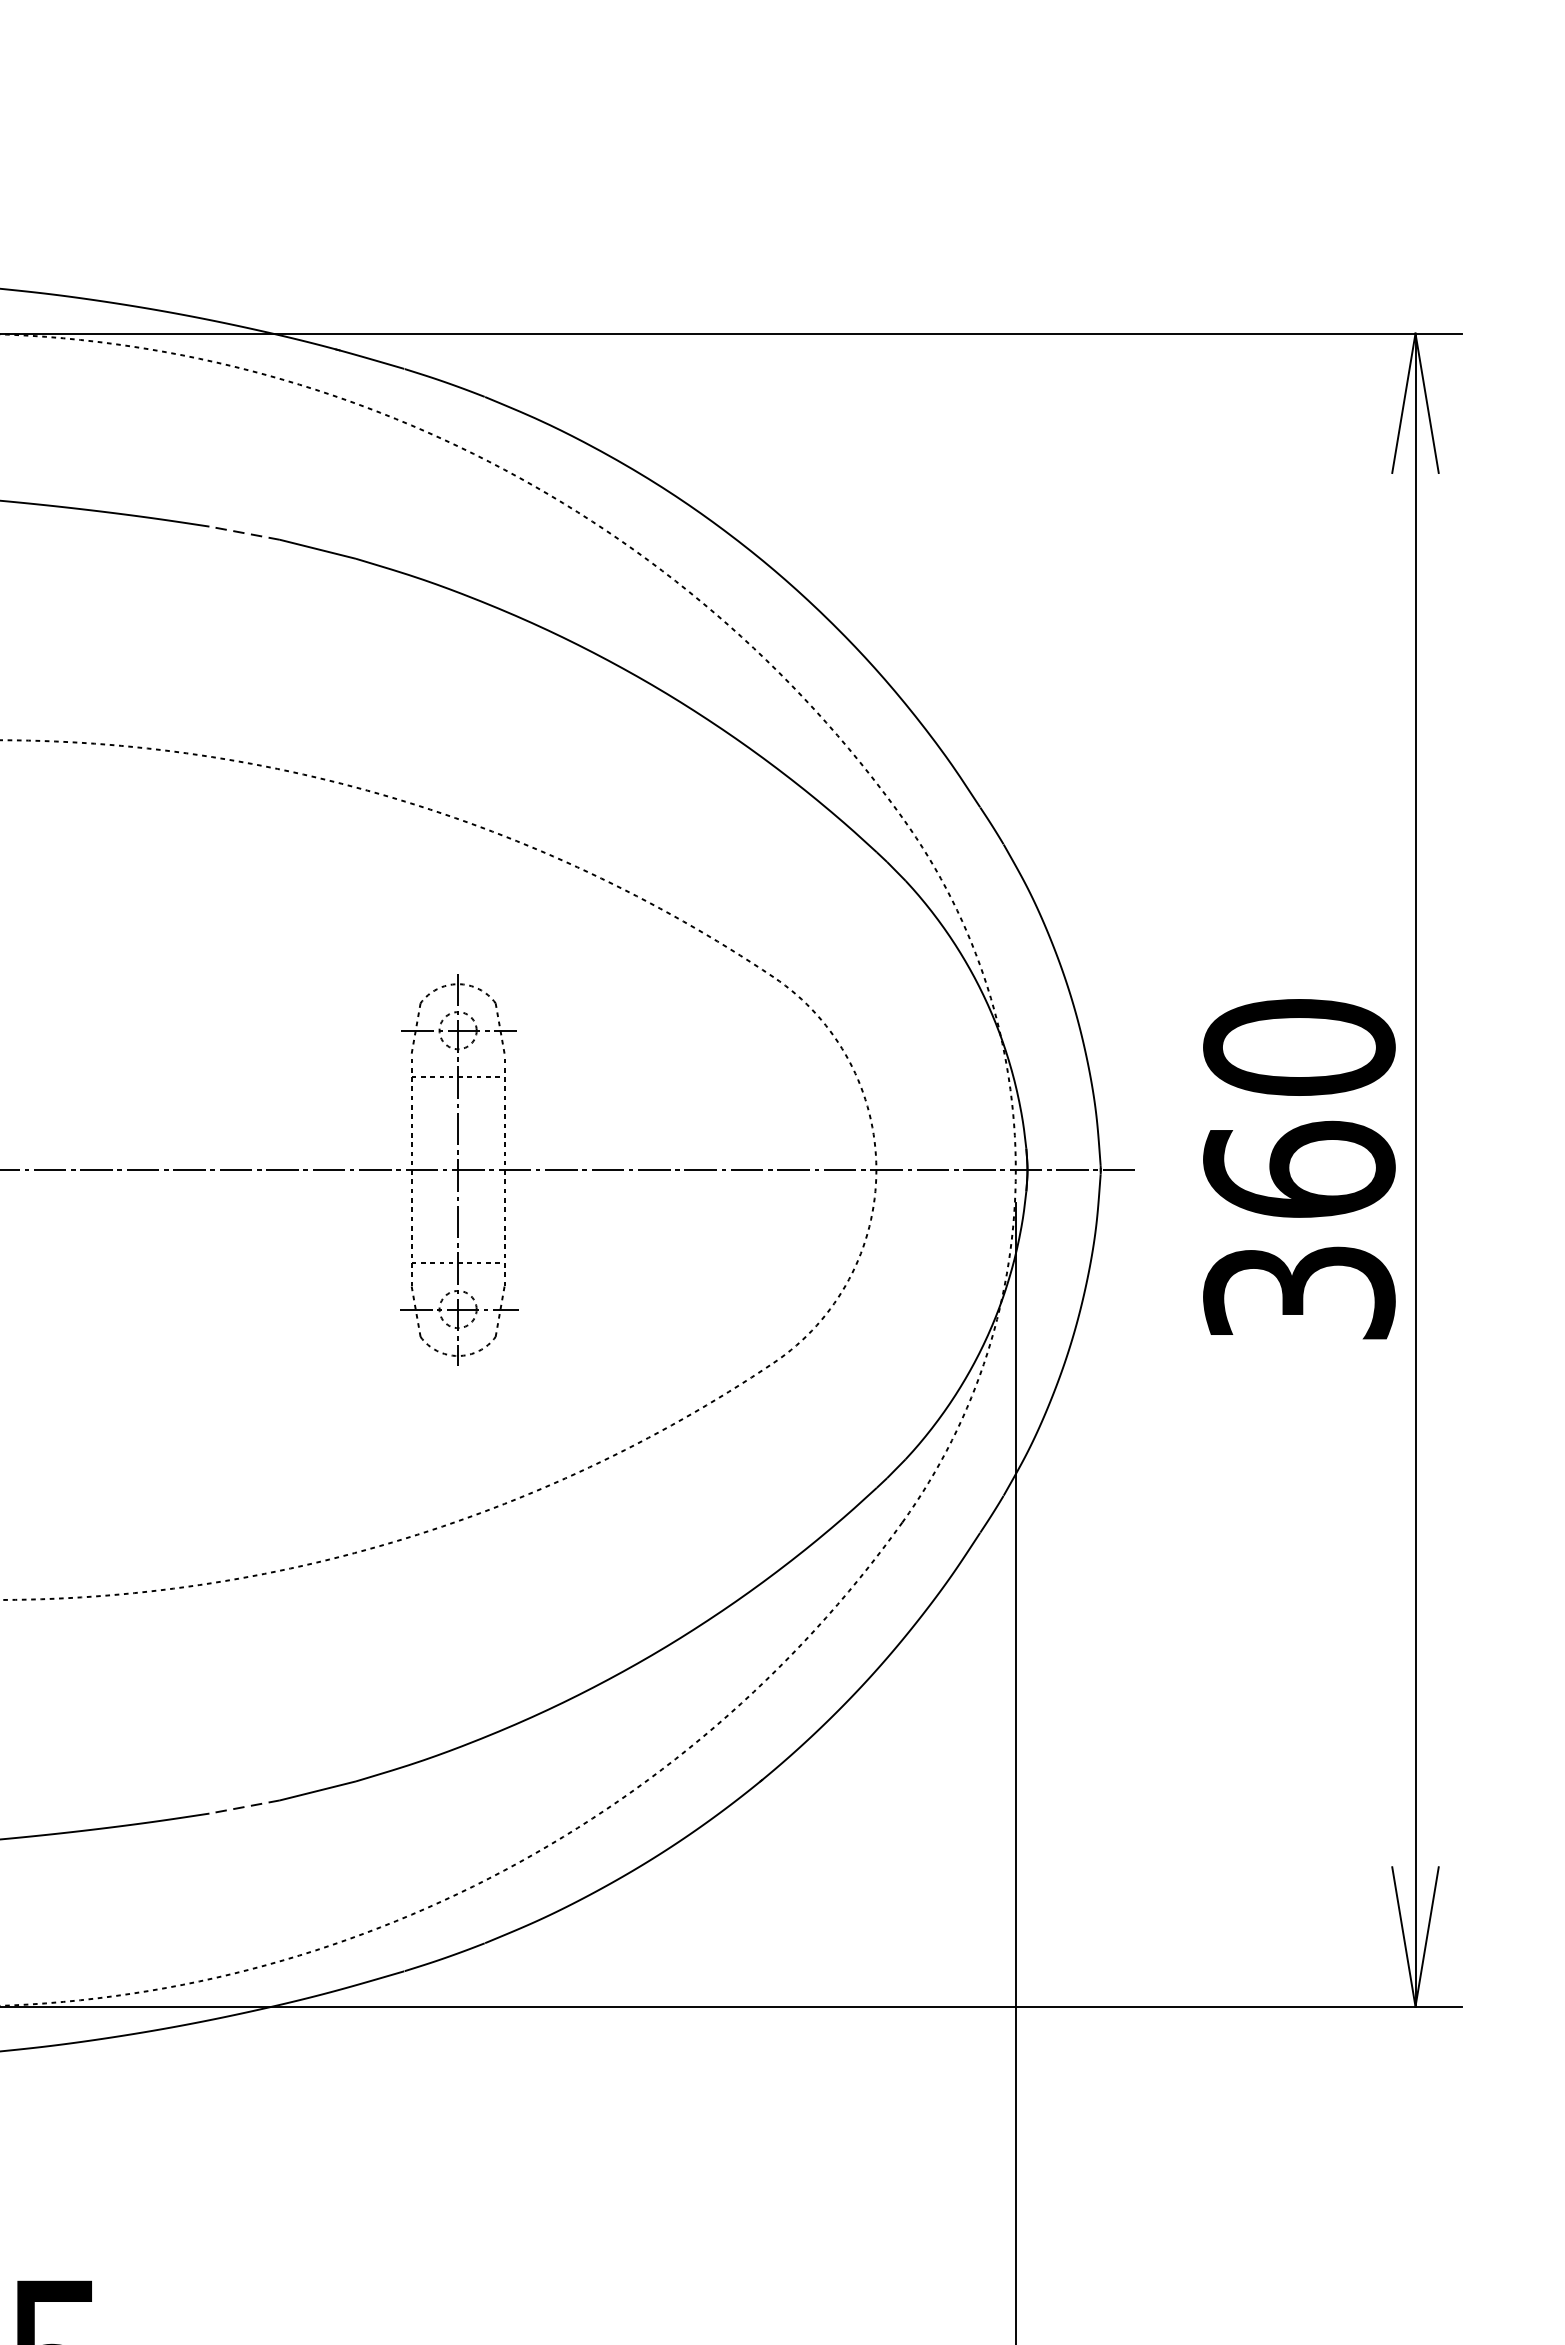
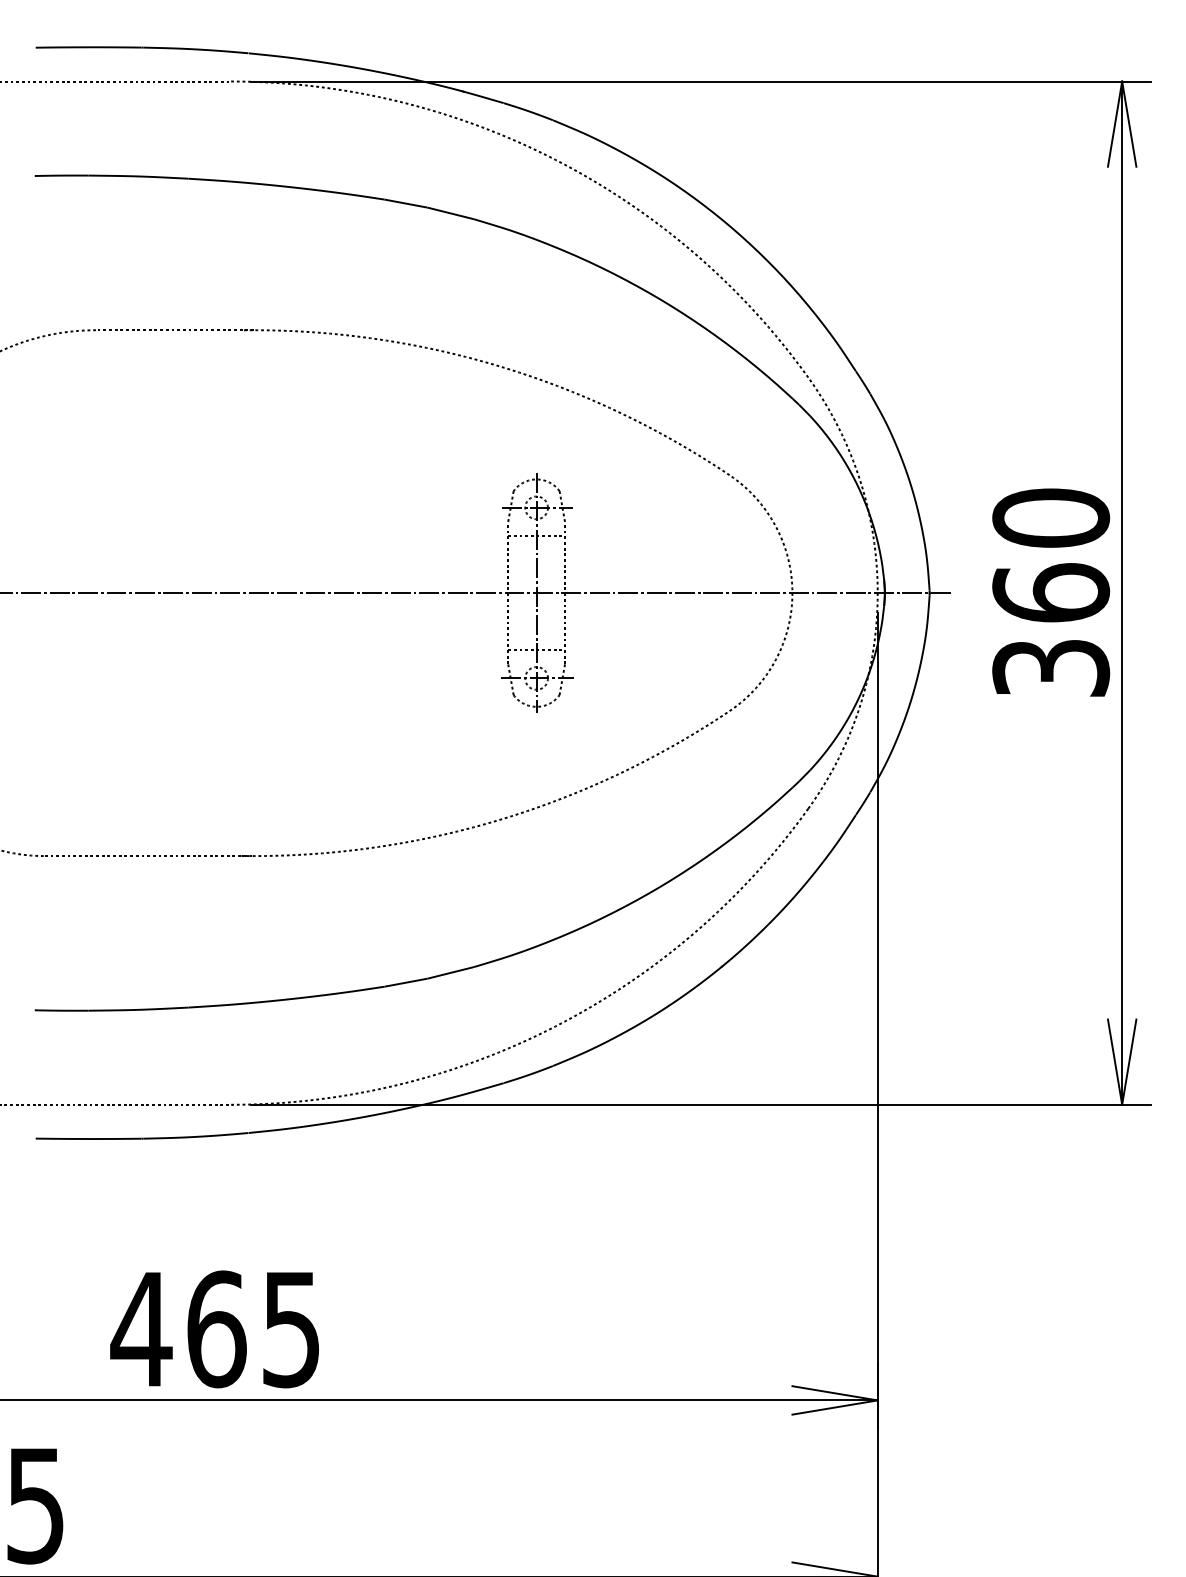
line: (245, 533) -> (406, 203), dashed -> solid
line: (245, 1806) -> (406, 982), dashed -> solid

